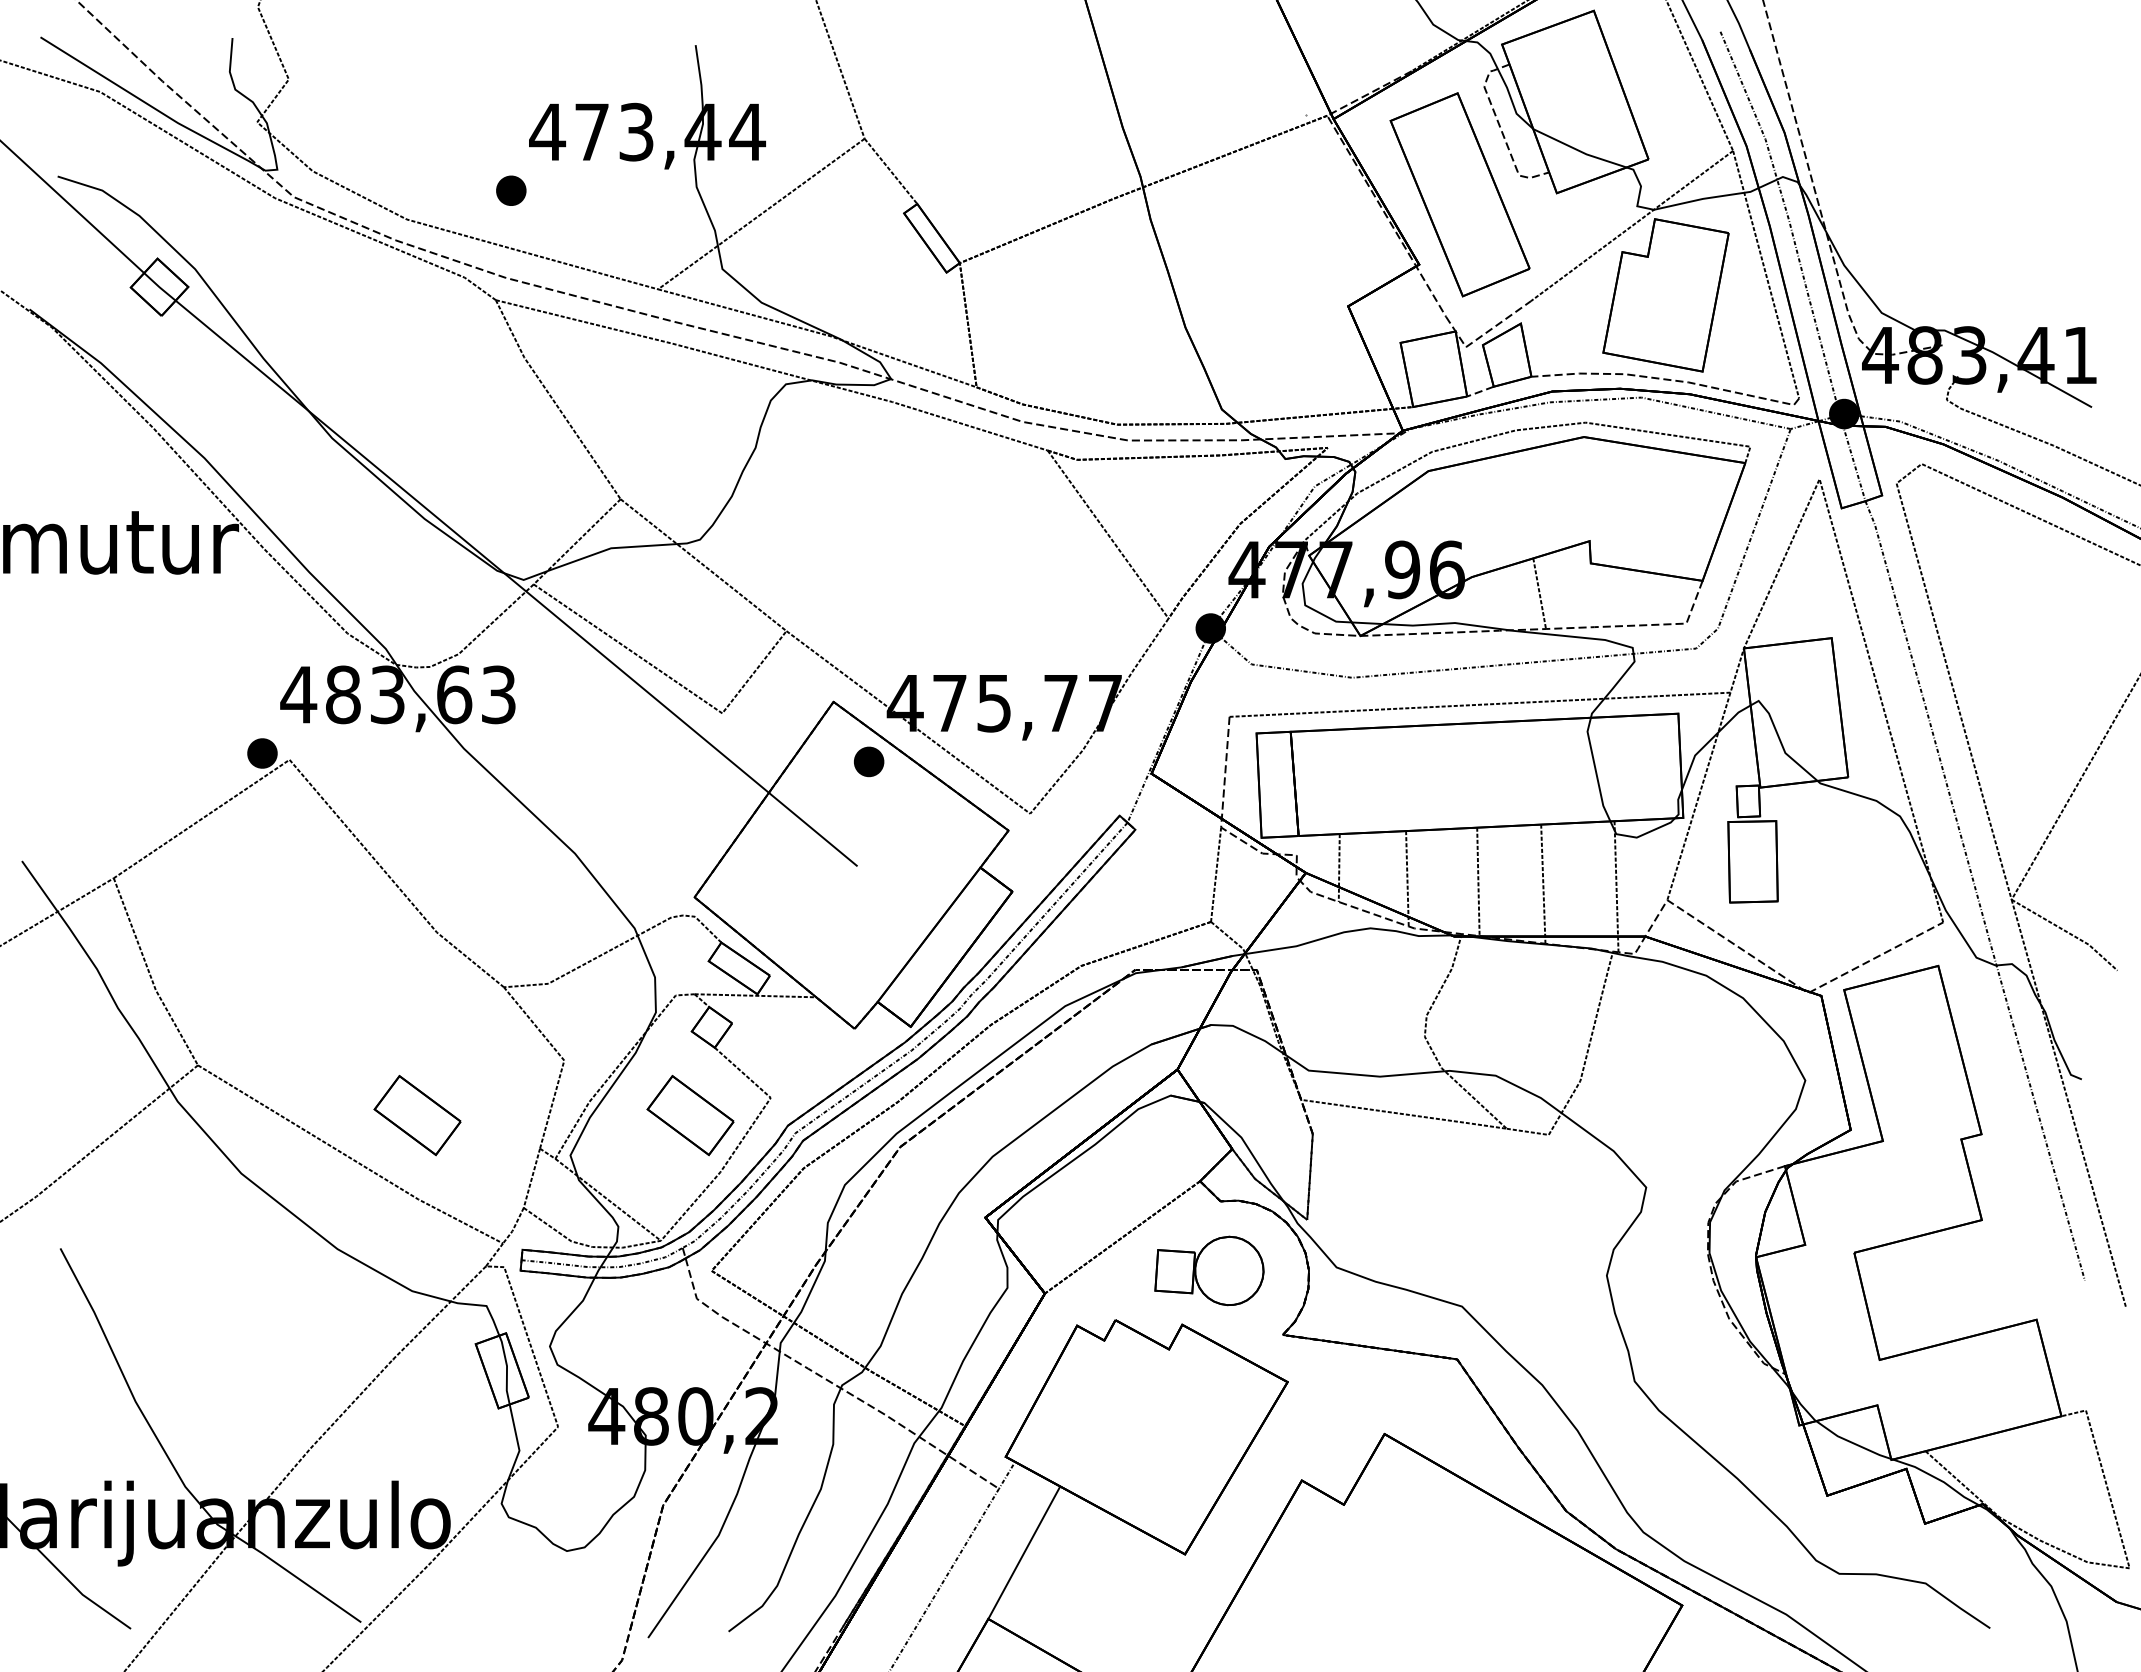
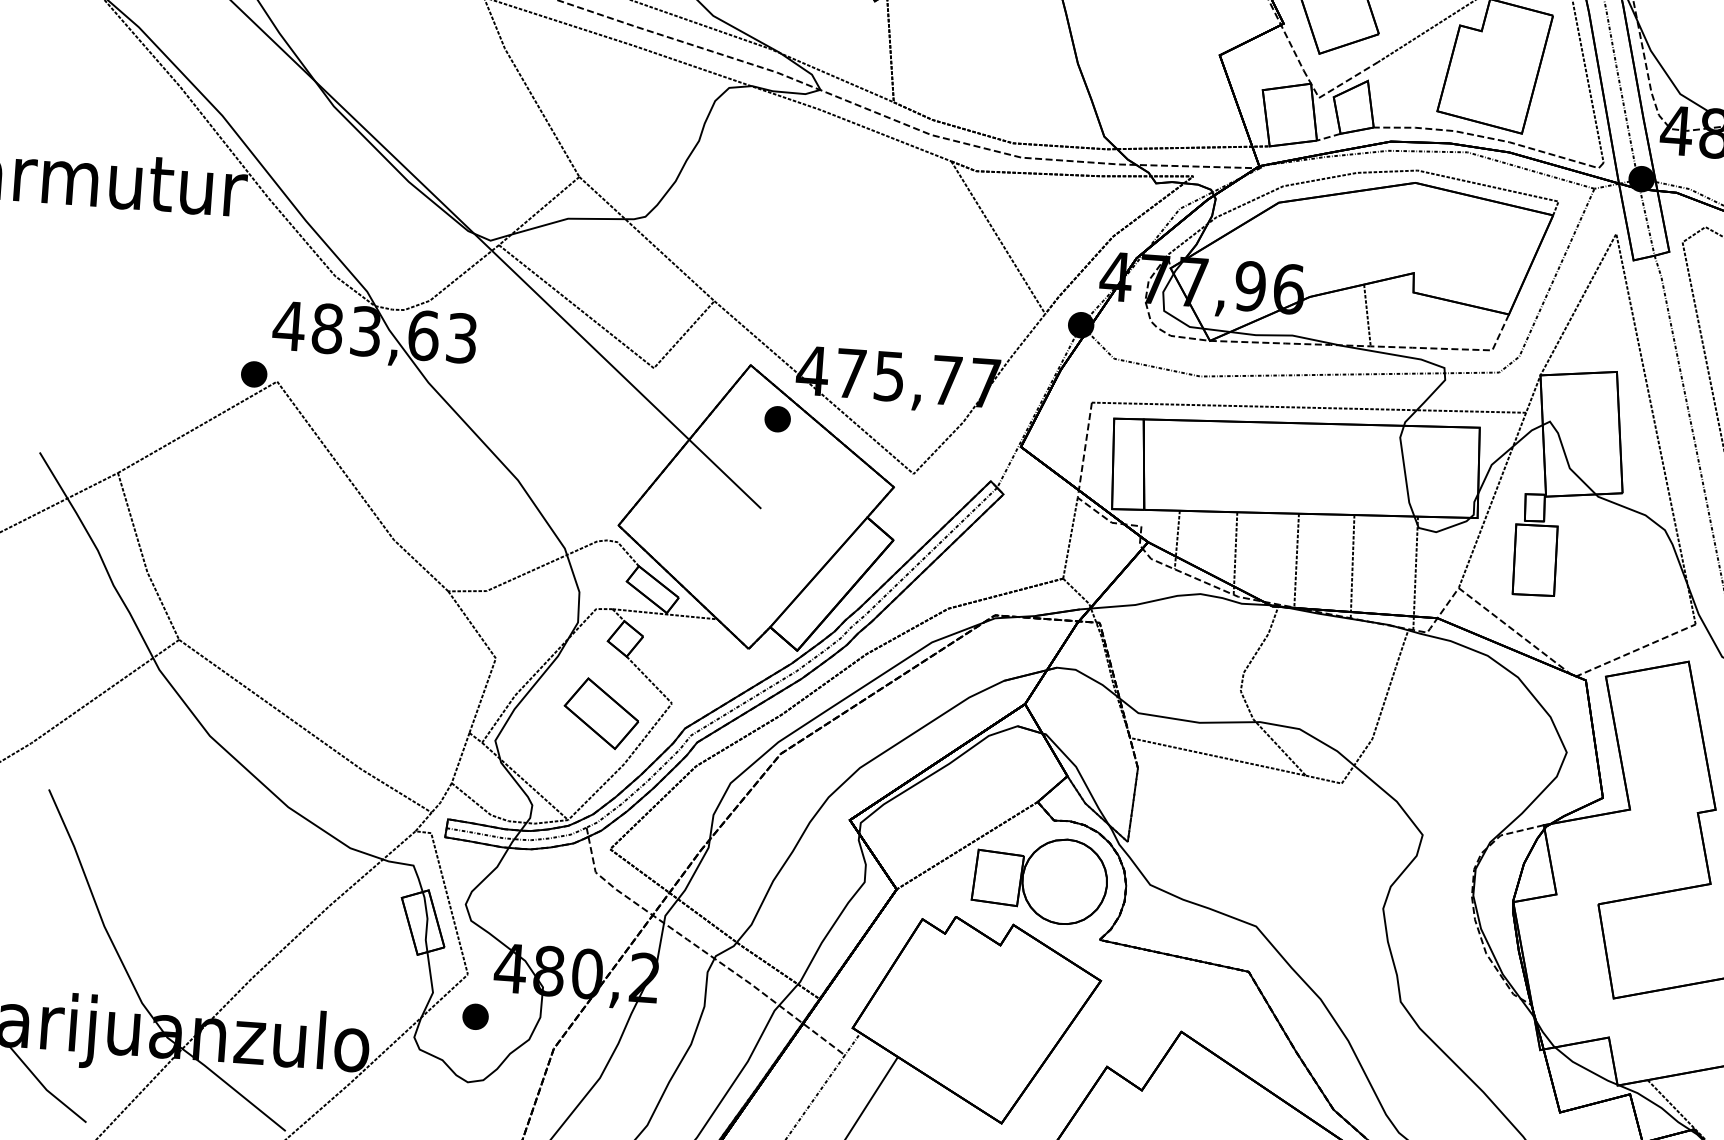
part: (417, 1115) -> (365, 696), removed
part: (1209, 1270) -> (1040, 879), size x1.43
part: (570, 1474) -> (475, 1016), added

